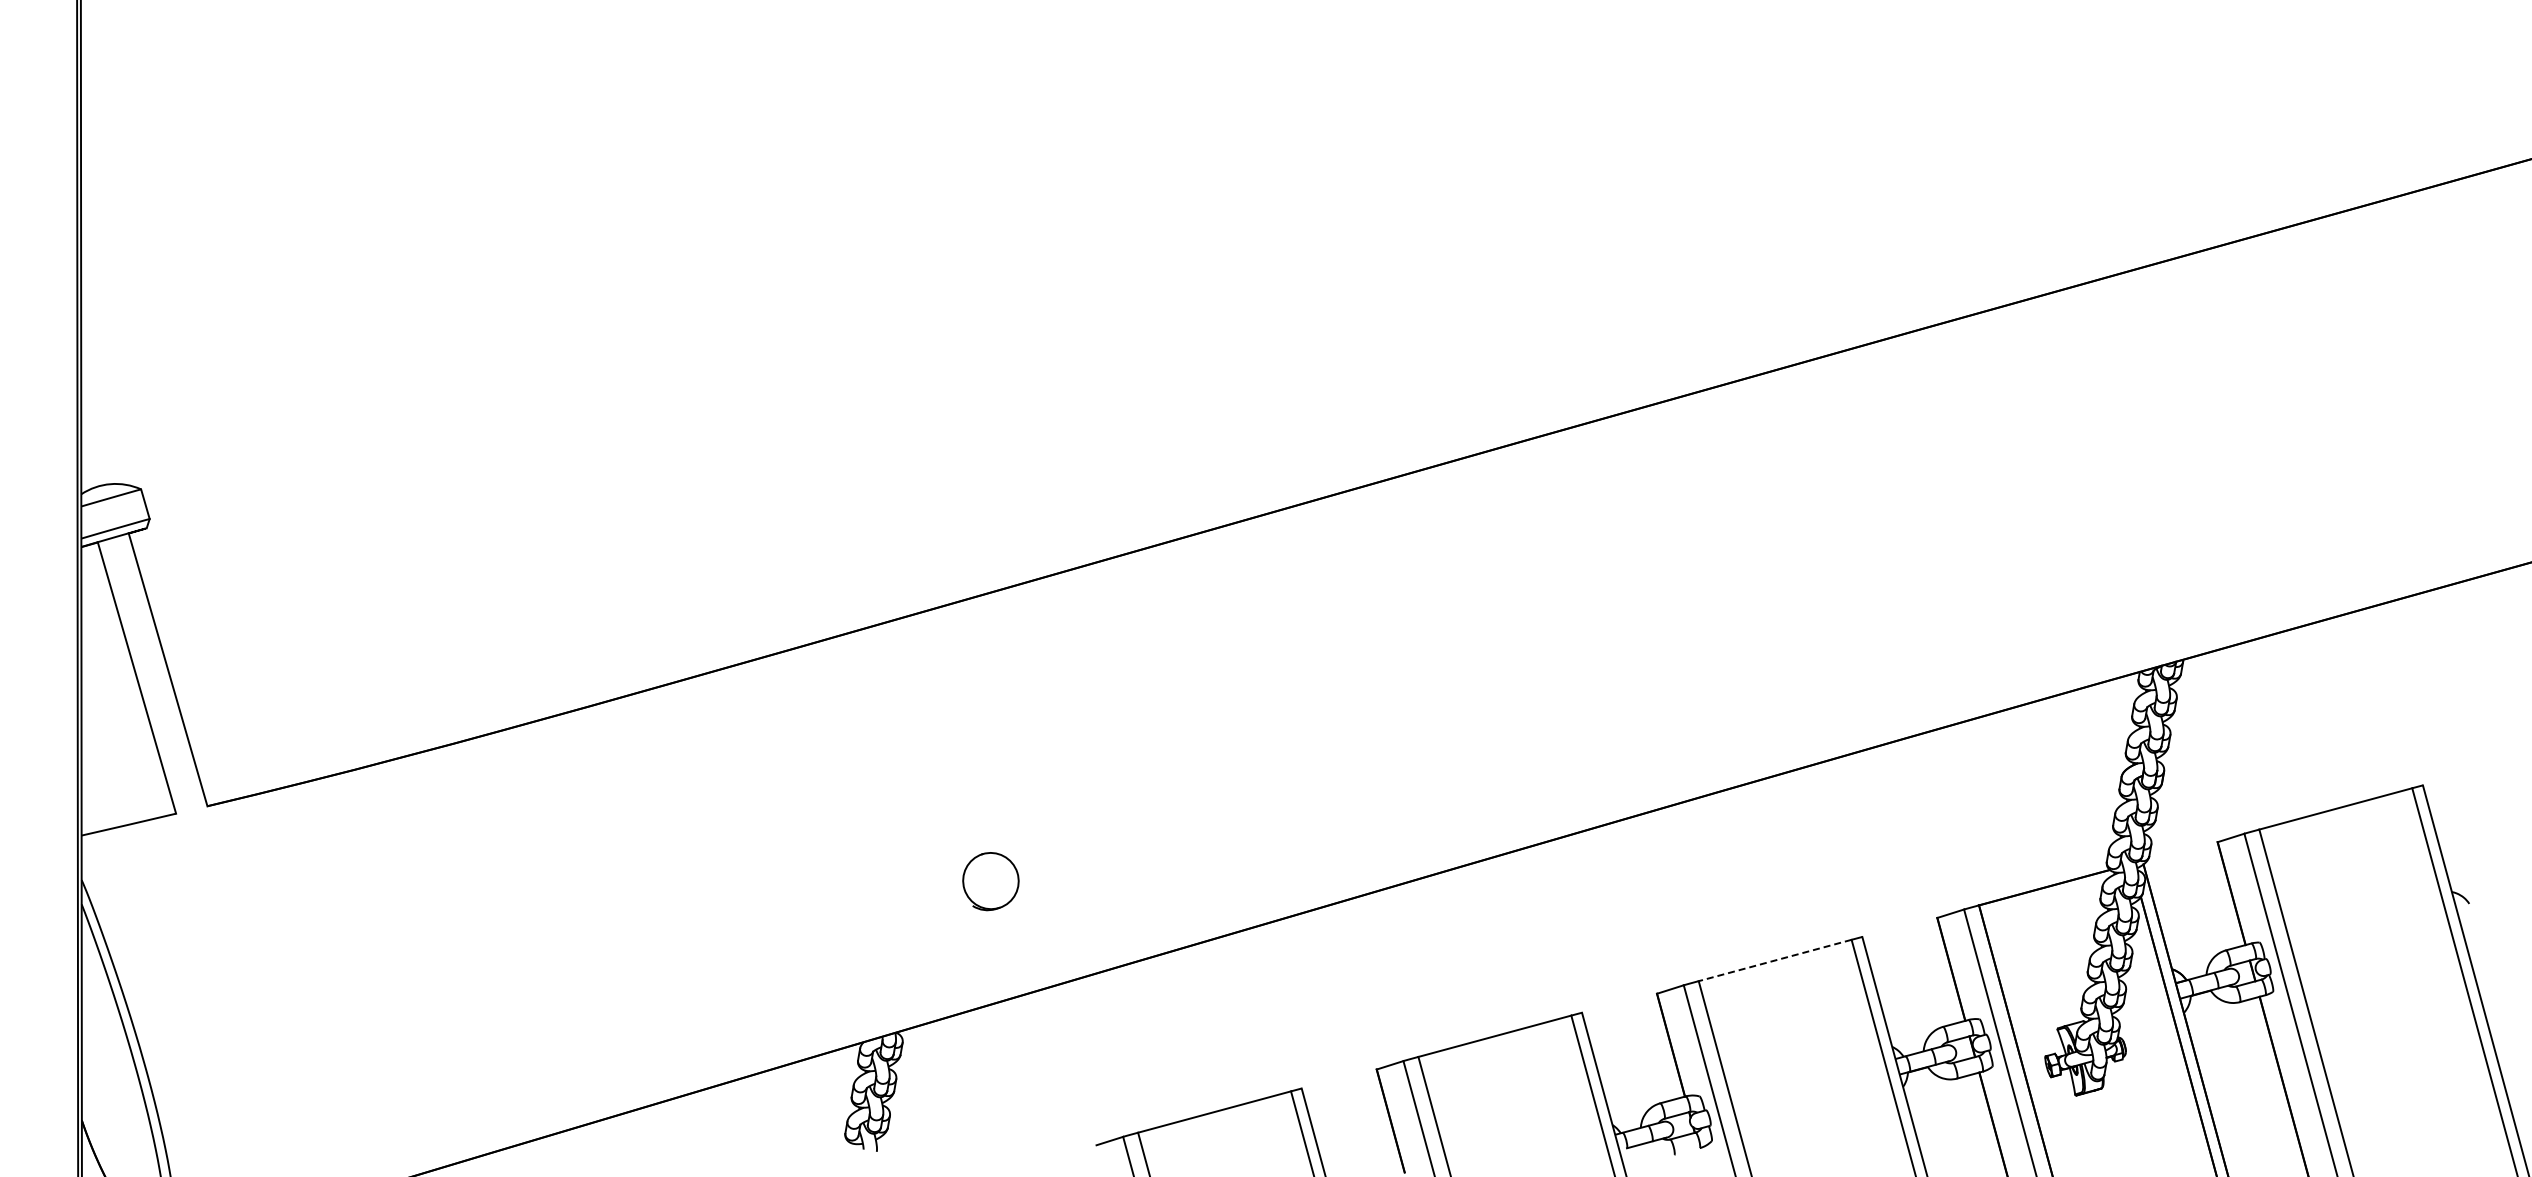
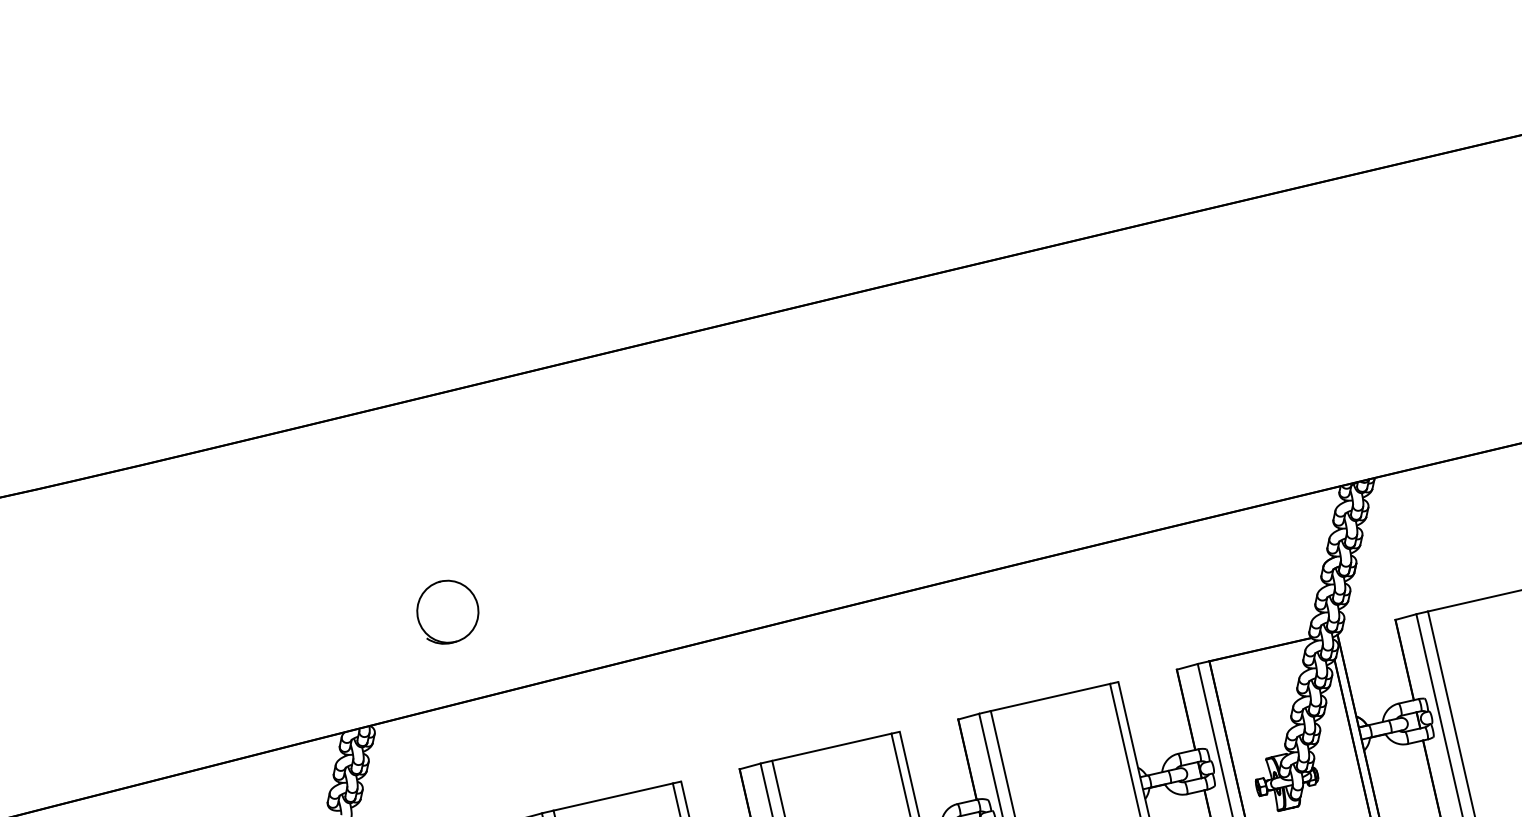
part: (990, 881) -> (447, 612), size x1.43
line: (1774, 960) -> (1049, 697), dashed -> solid

